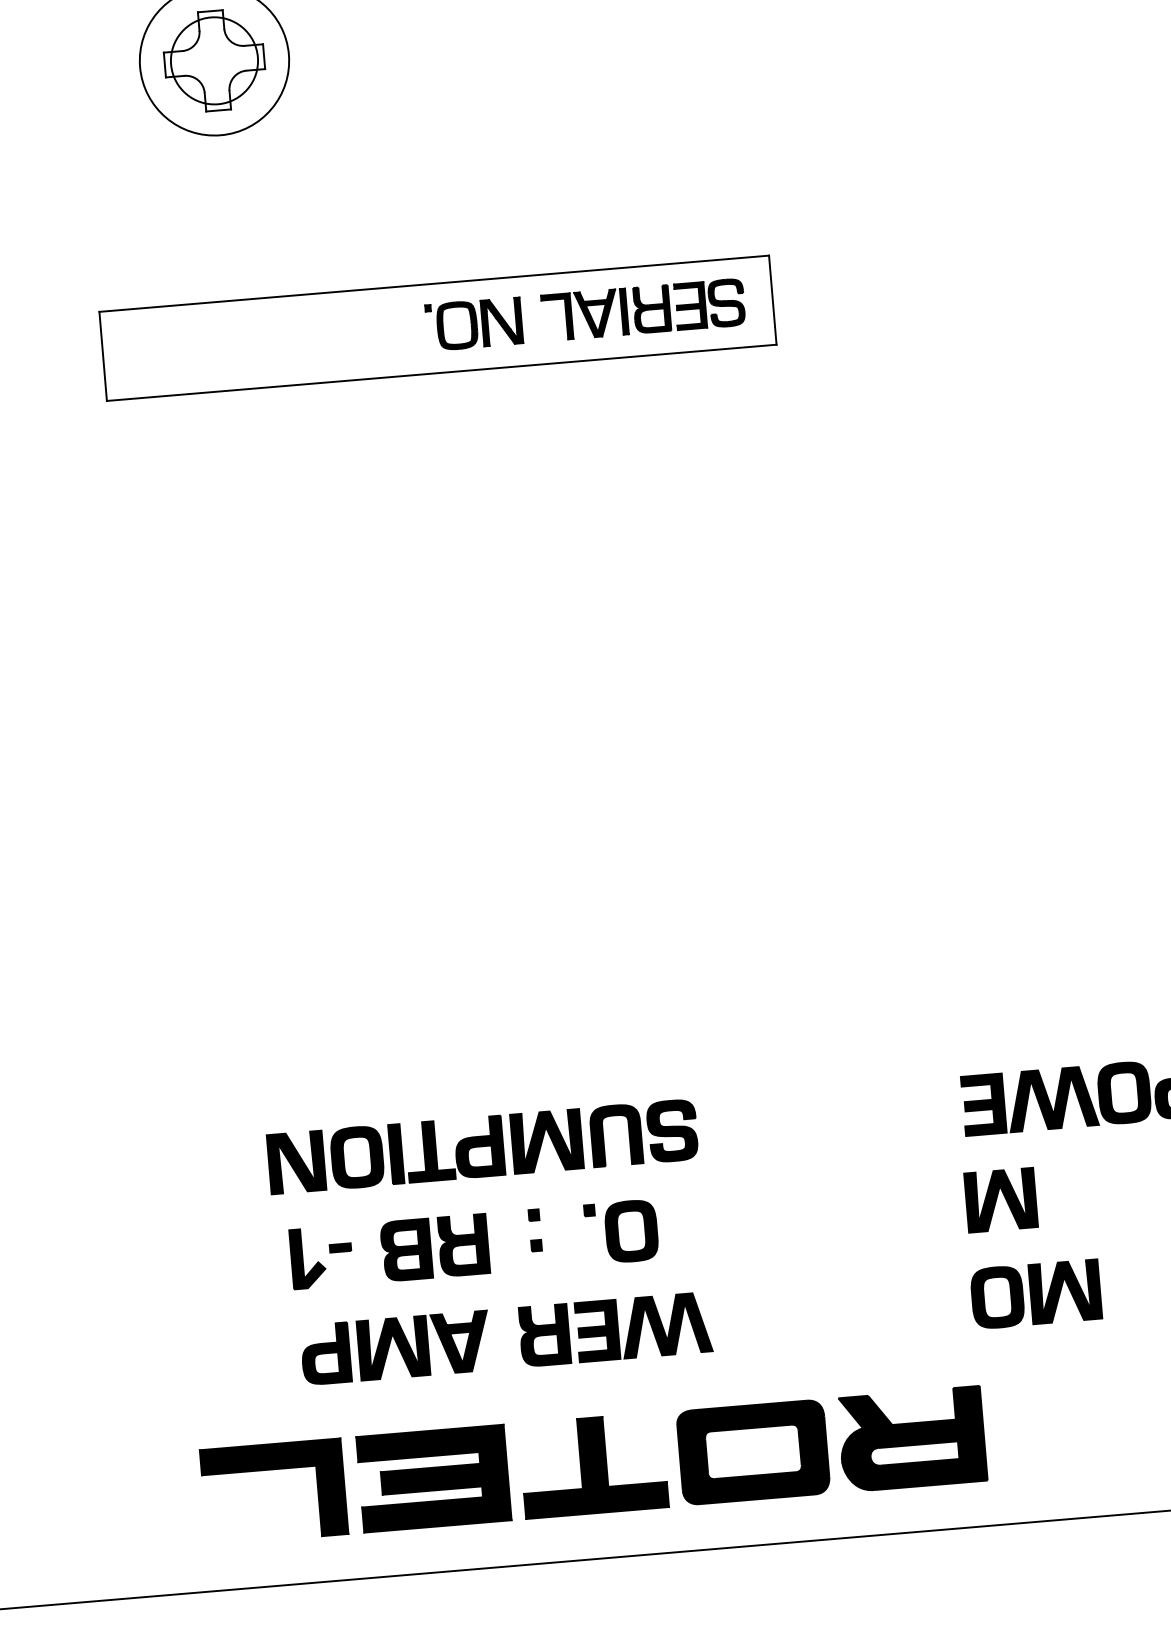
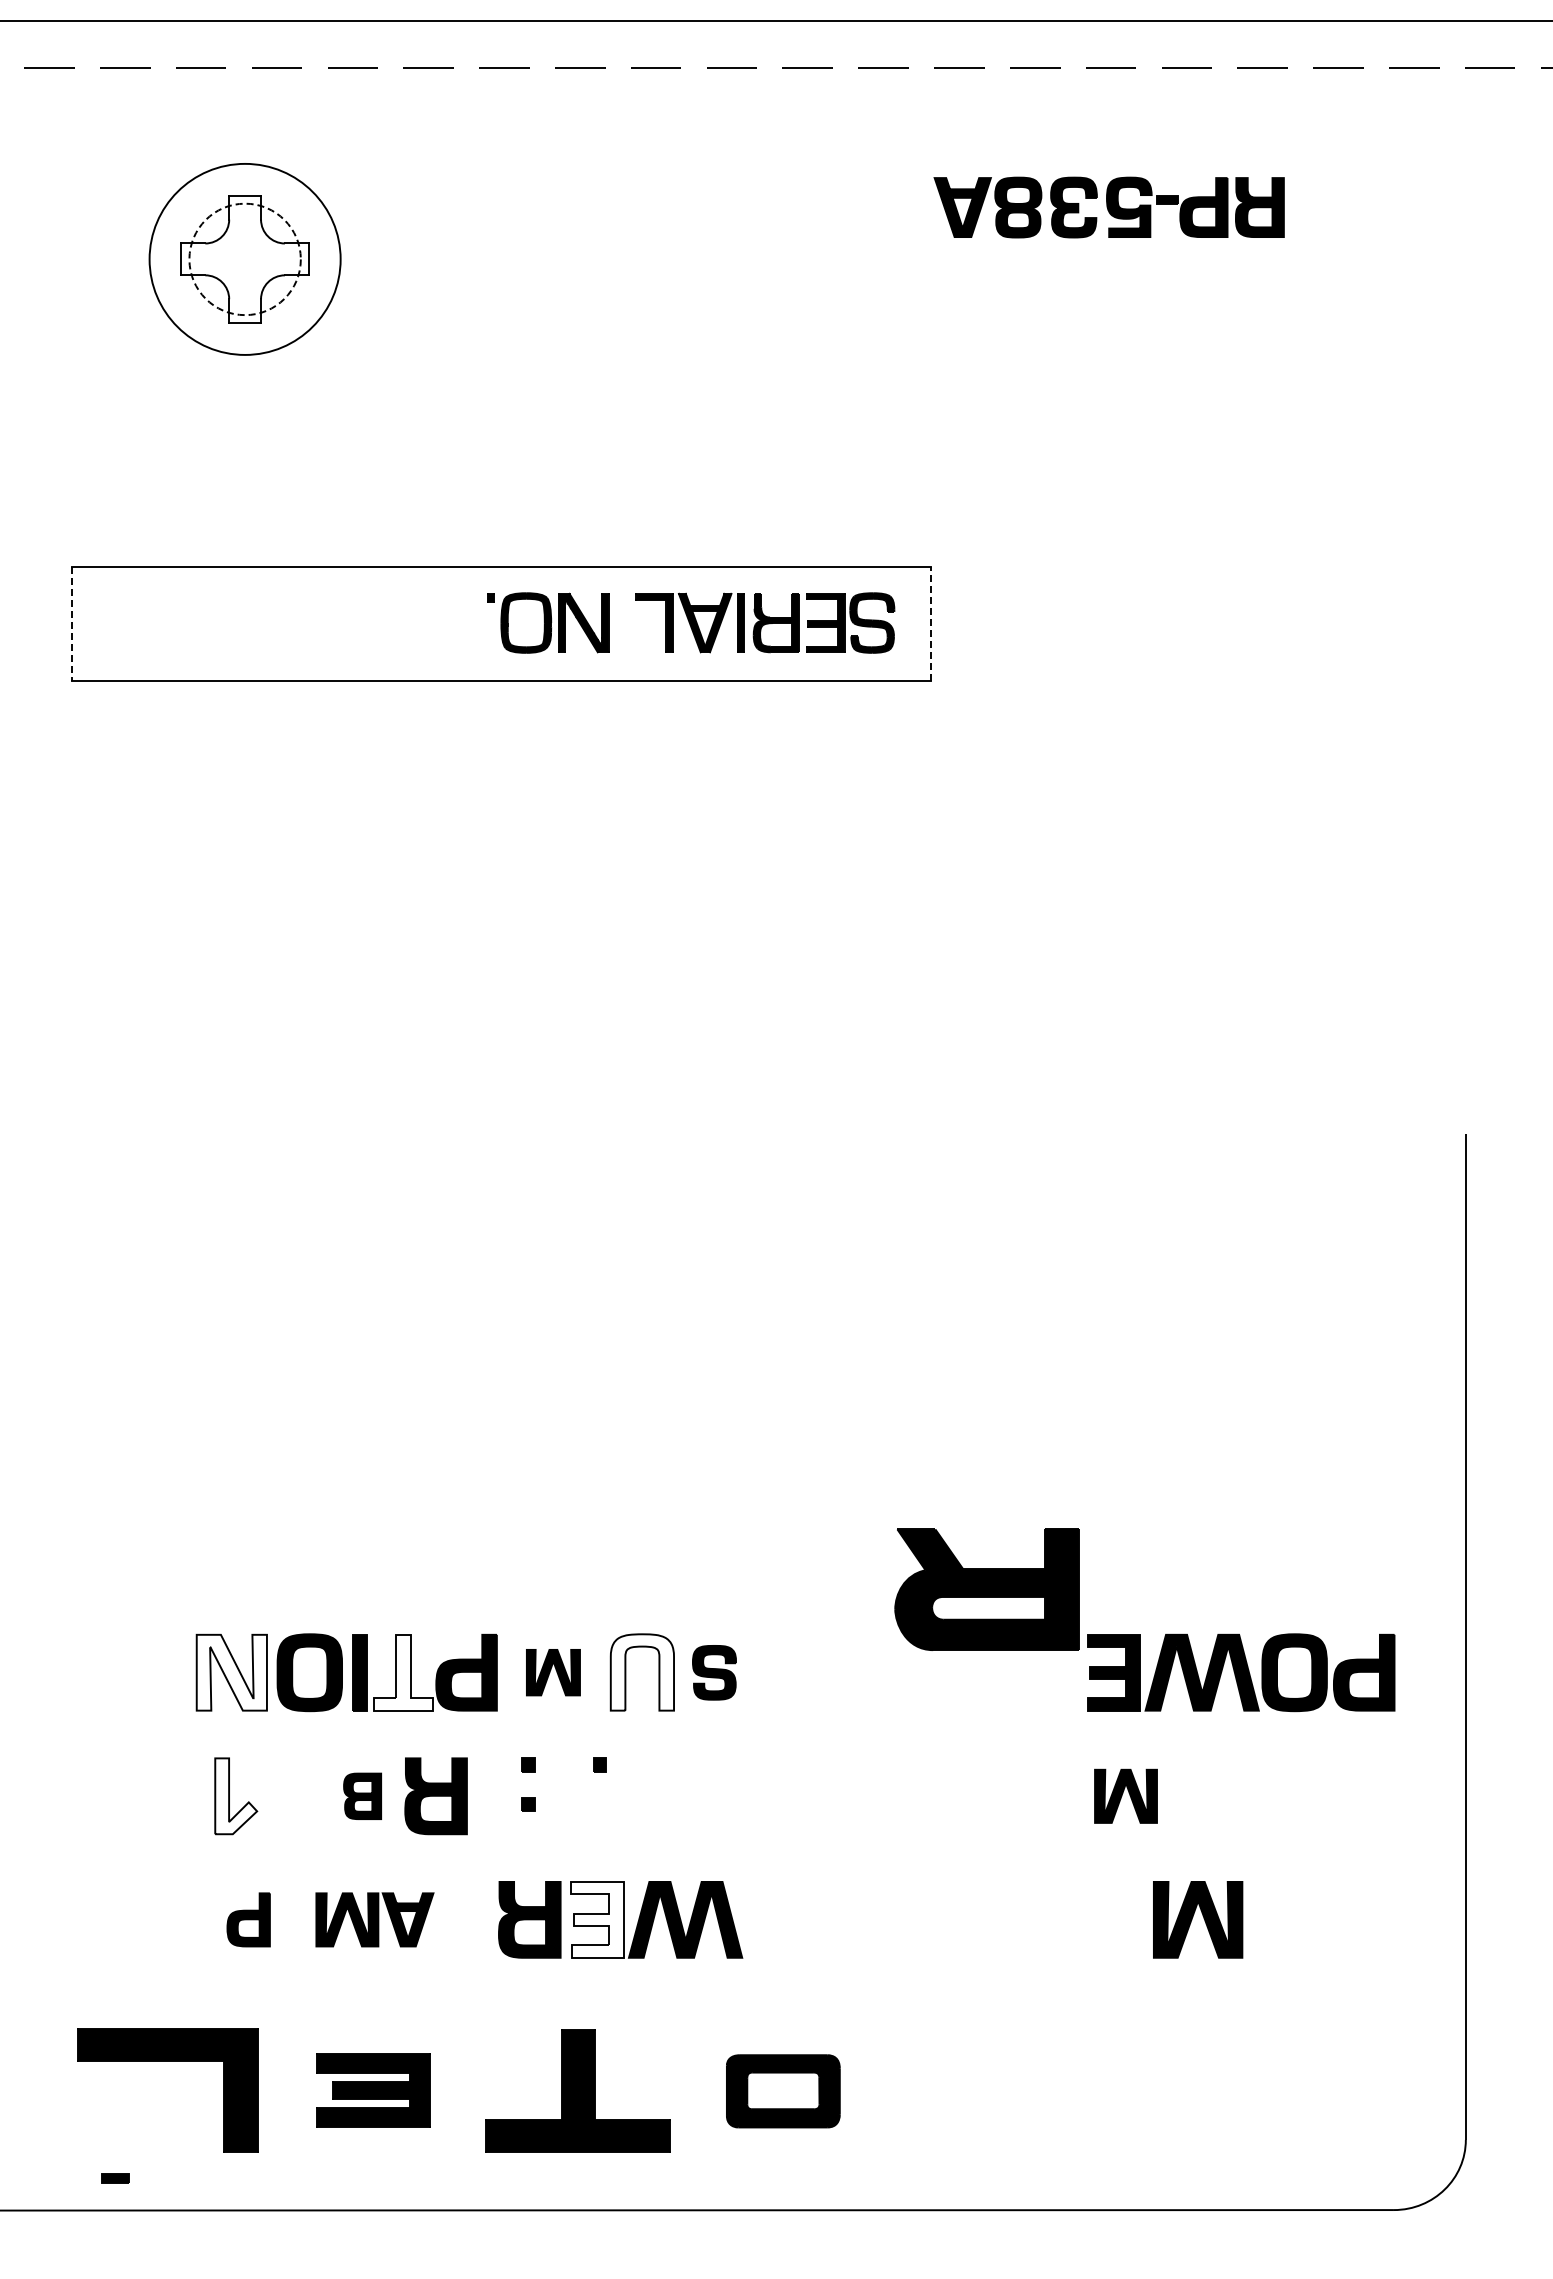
circle: (214, 60) -> (244, 259), solid -> dashed
line: (772, 299) -> (931, 623), solid -> dashed
line: (103, 356) -> (71, 624), solid -> dashed
part: (672, 1130) -> (714, 1672), size x0.7
fill: (616, 1135) -> (642, 1672), removed
part: (547, 1141) -> (553, 1672), size x0.6
fill: (429, 1151) -> (402, 1672), removed
fill: (296, 1162) -> (231, 1672), removed
part: (1000, 1200) -> (1125, 1796), size x0.7
part: (631, 1231) -> (651, 1796), removed
part: (340, 1248) -> (115, 2178), moved
part: (406, 1250) -> (362, 1796), size x0.6
fill: (308, 1258) -> (236, 1796), removed
part: (997, 1297) -> (1111, 1919), removed
fill: (597, 1330) -> (597, 1919), removed
part: (423, 1345) -> (374, 1919), size x0.7
part: (325, 1353) -> (248, 1919), size x0.7
part: (911, 1439) -> (986, 1589), moved
part: (753, 1452) -> (783, 2091), size x0.6
part: (434, 1478) -> (373, 2090), size x0.6

